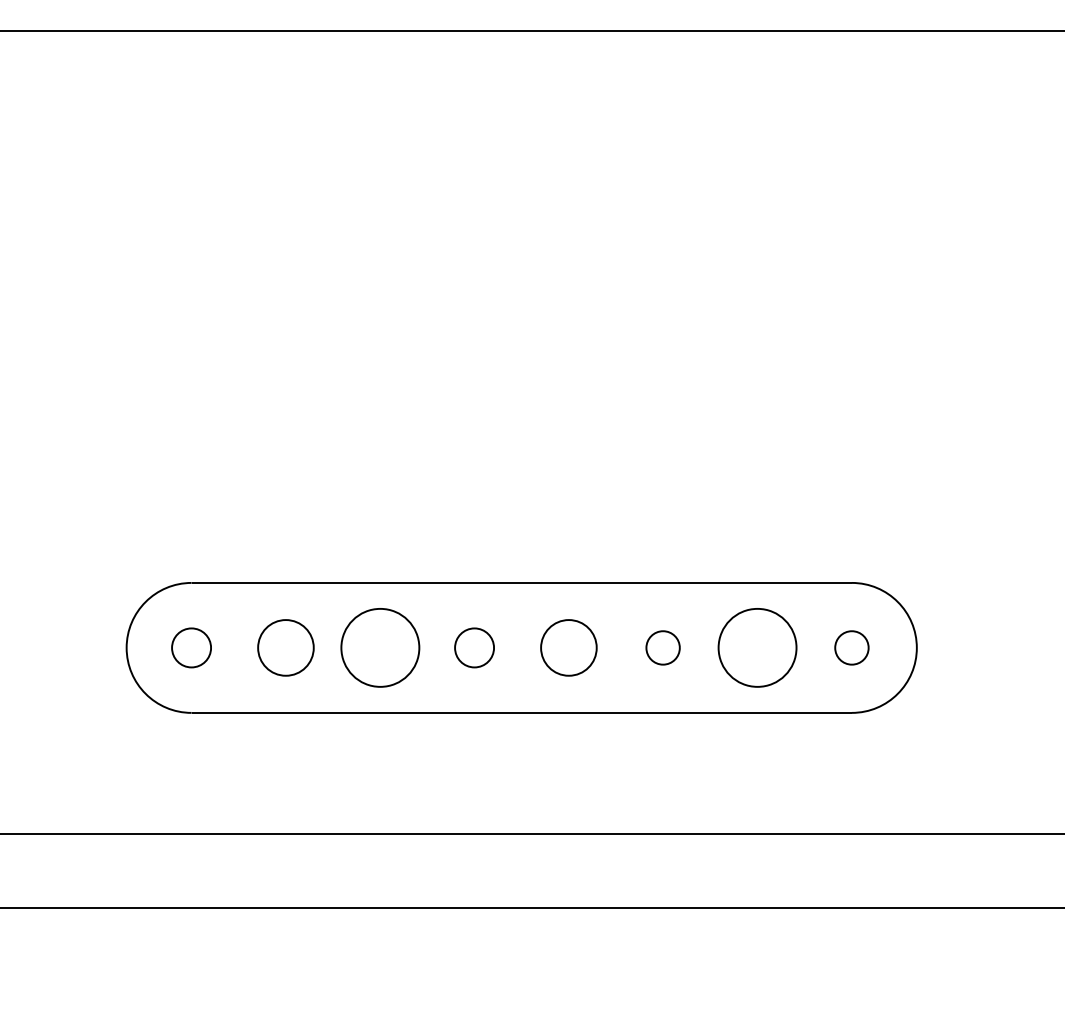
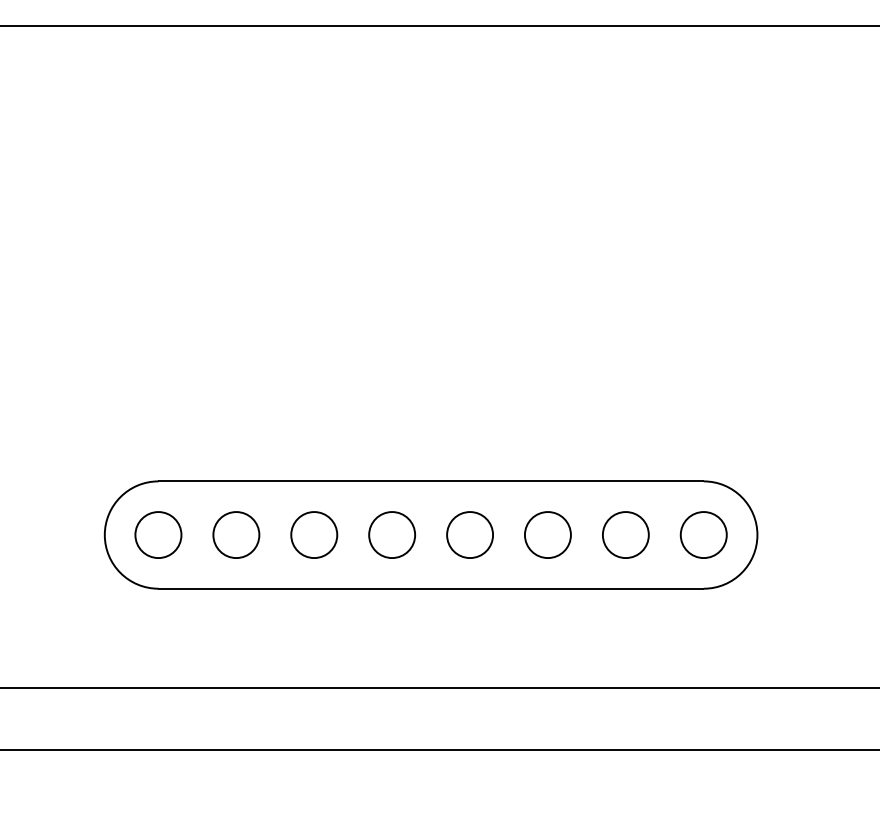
part: (191, 647) -> (158, 534), size x1.43
part: (379, 647) -> (313, 534), size x0.71
part: (474, 647) -> (392, 534), size x1.43
part: (662, 647) -> (547, 534), size x1.67
part: (757, 647) -> (625, 534), size x0.71
part: (851, 647) -> (703, 534), size x1.67

